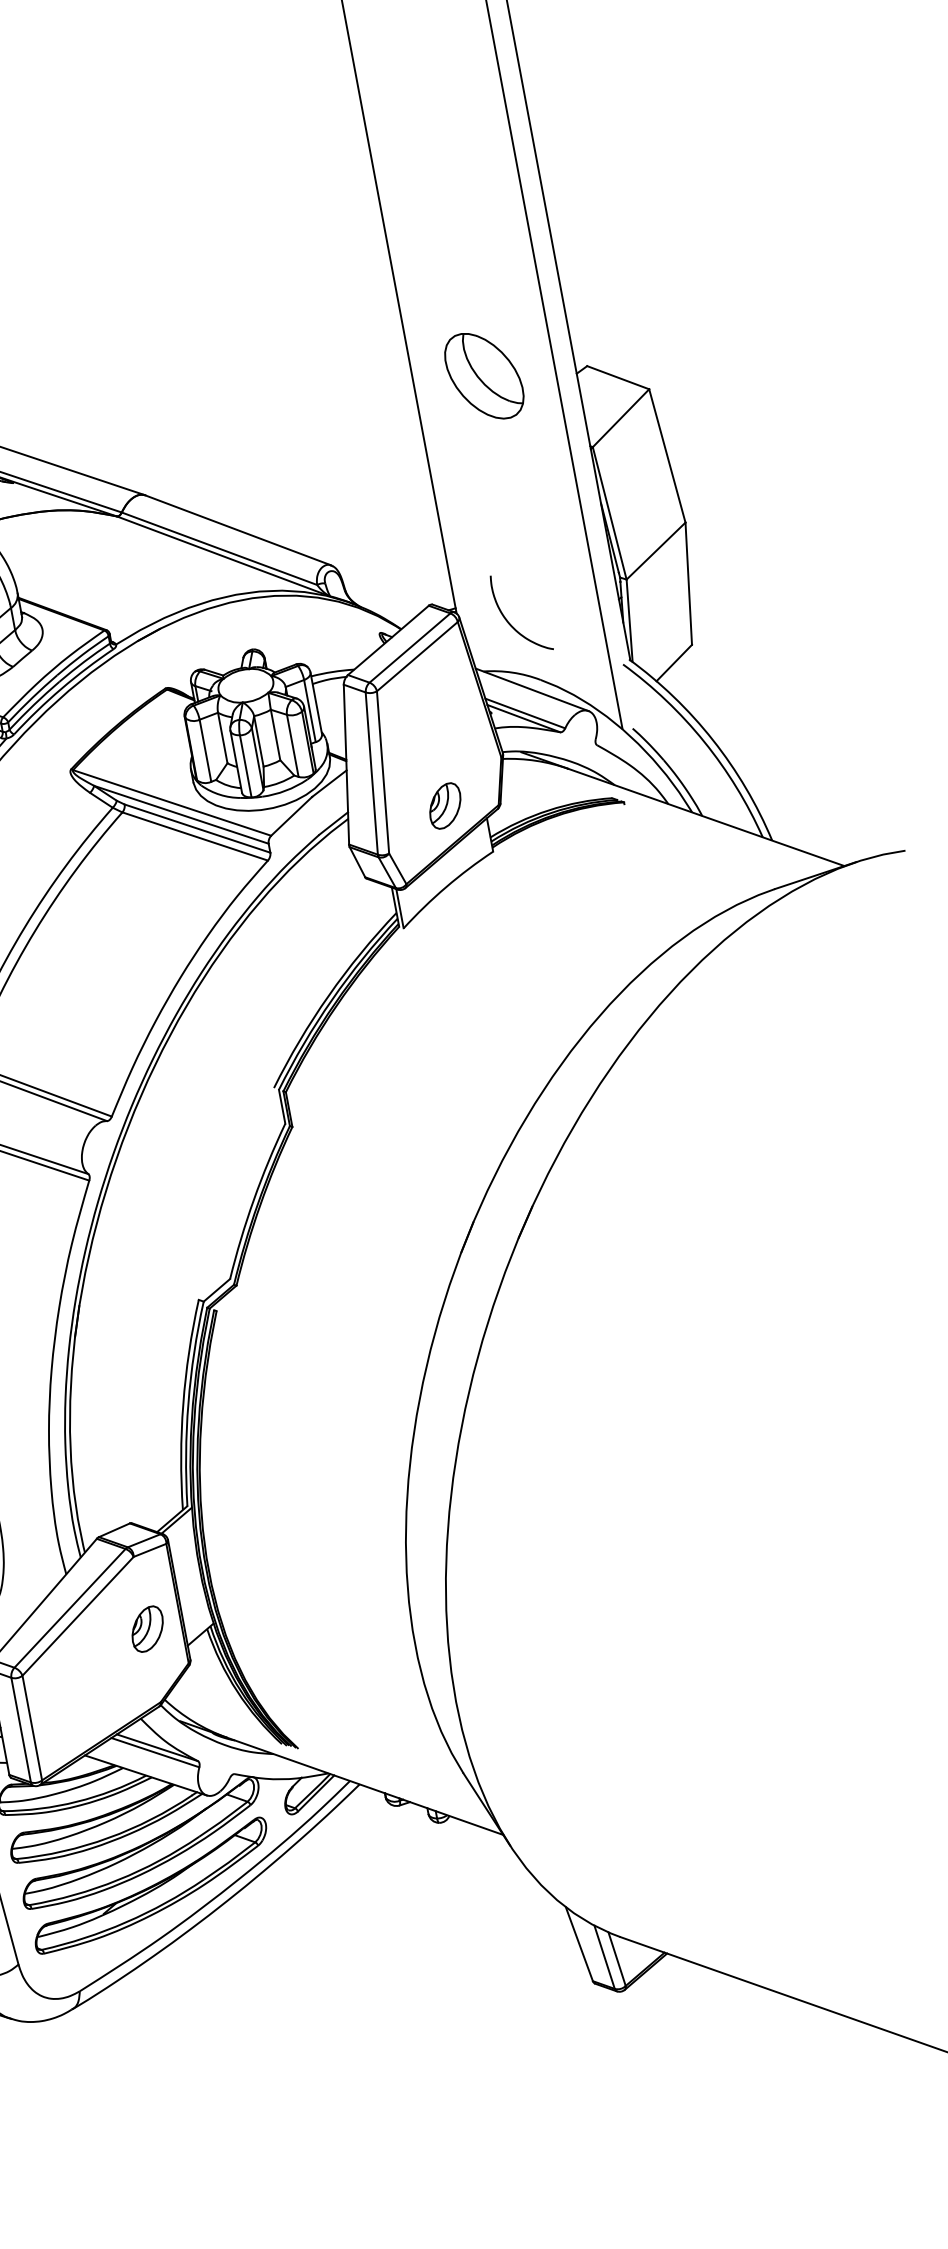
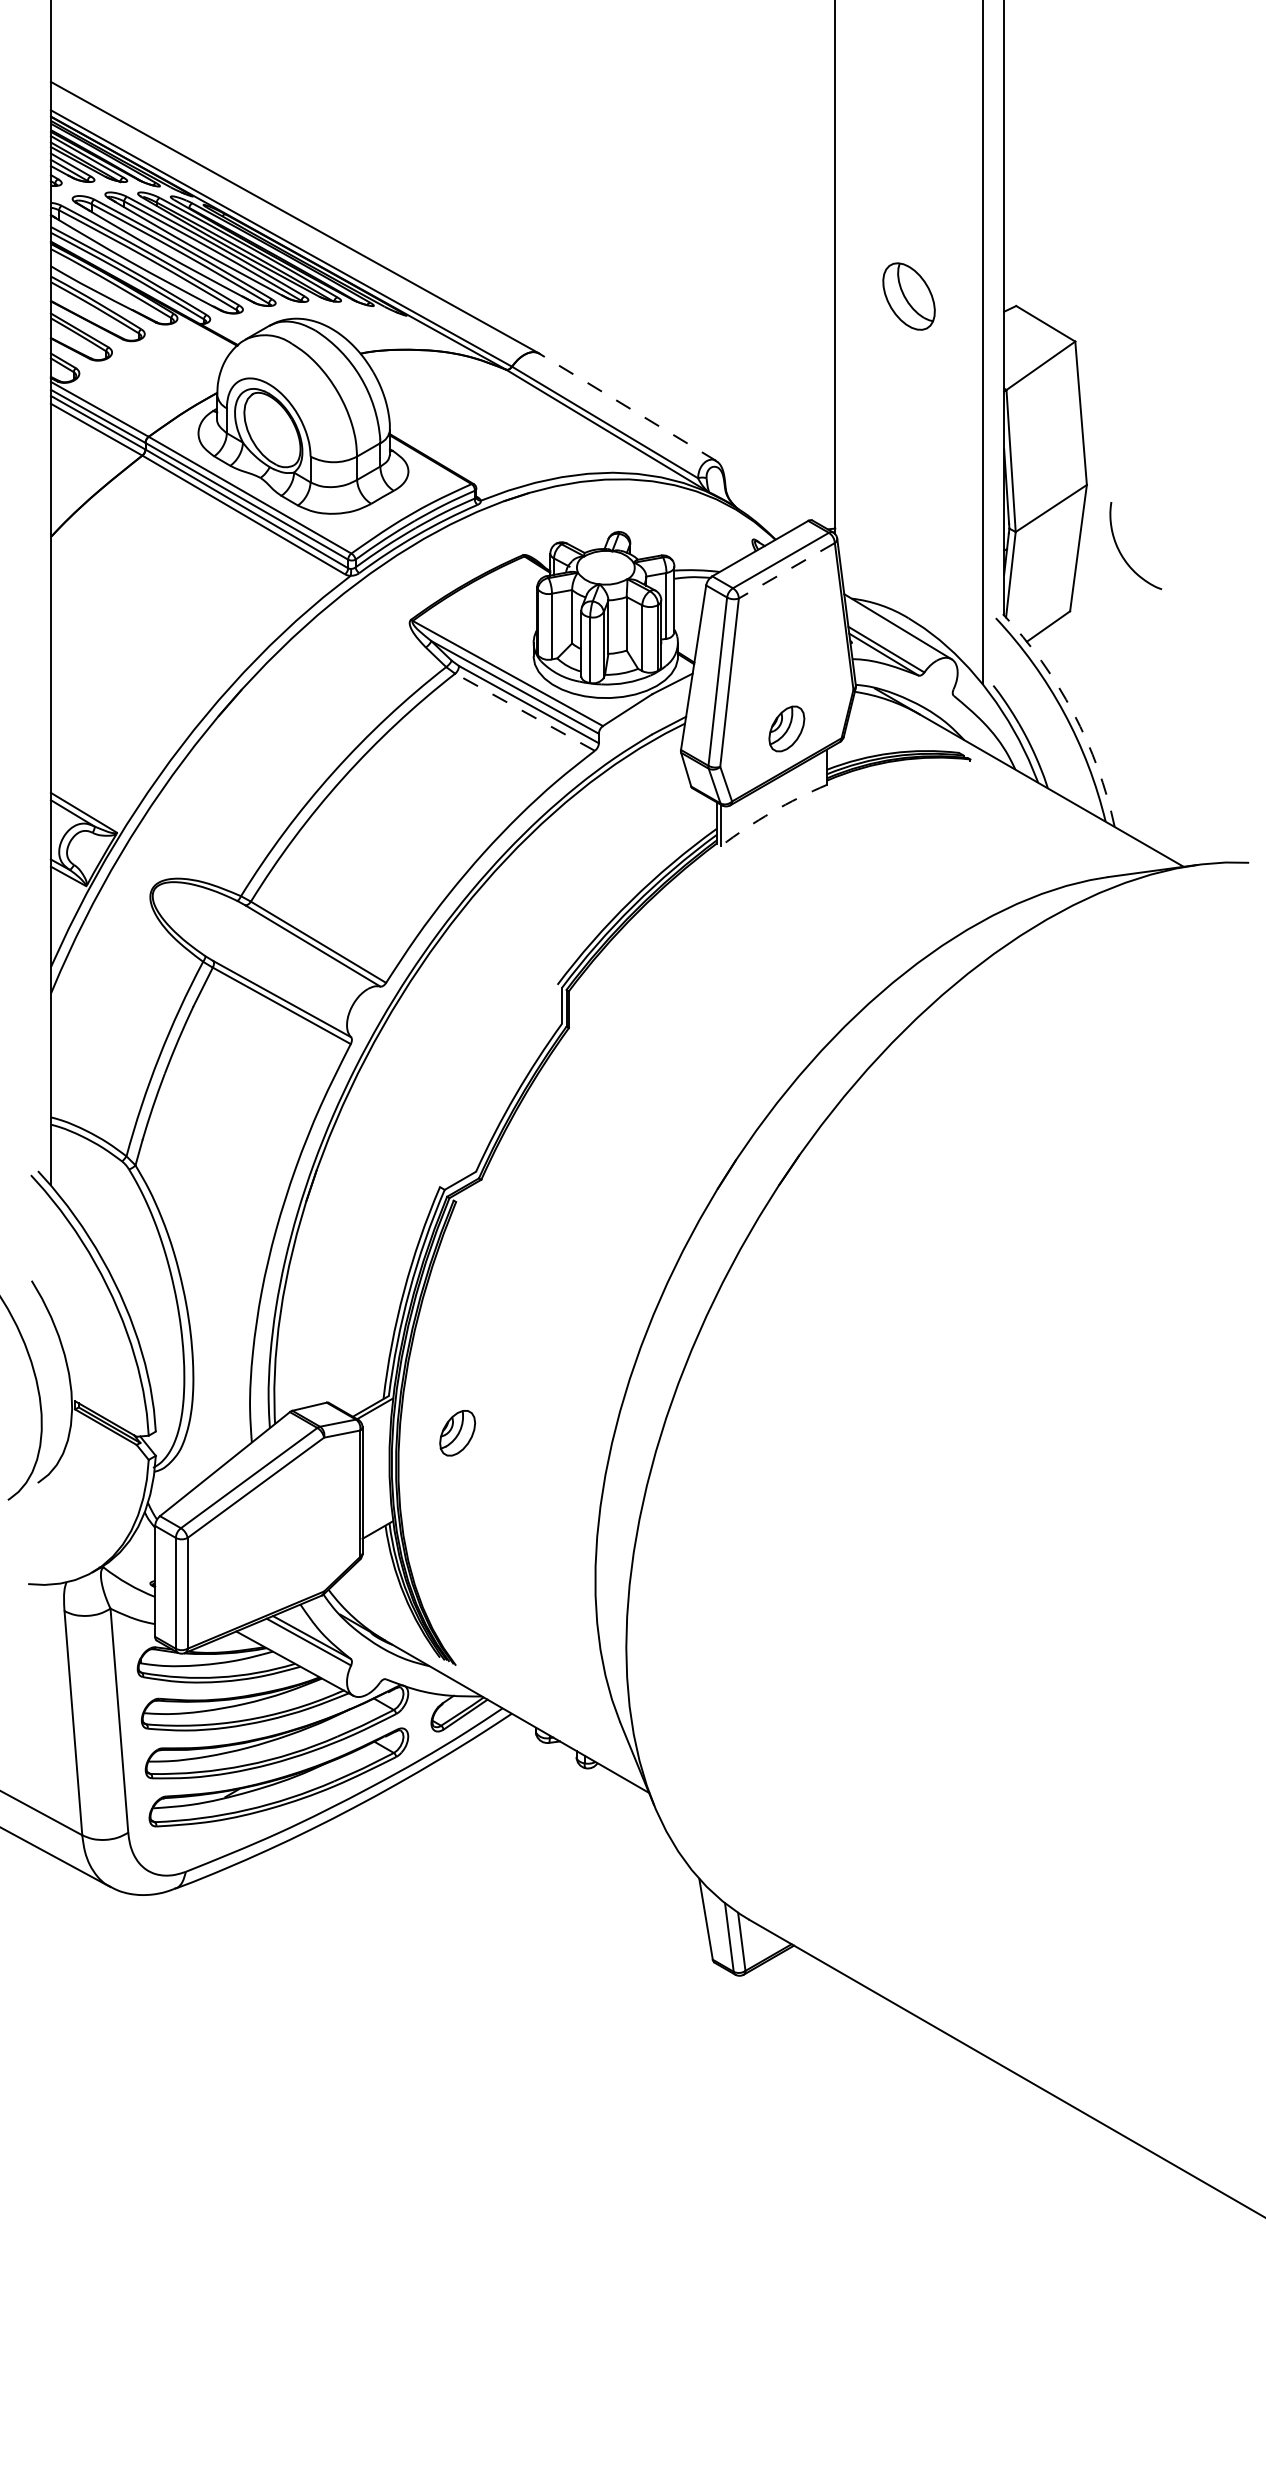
part: (483, 376) -> (908, 296), size x0.7
line: (238, 530) -> (627, 407), solid -> dashed
curve: (509, 621) -> (1121, 552), moved
line: (417, 657) -> (786, 571), solid -> dashed
arc: (713, 739) -> (1073, 712), solid -> dashed
line: (195, 836) -> (525, 712), solid -> dashed
arc: (446, 887) -> (772, 812), solid -> dashed
part: (147, 1629) -> (457, 1433), moved

